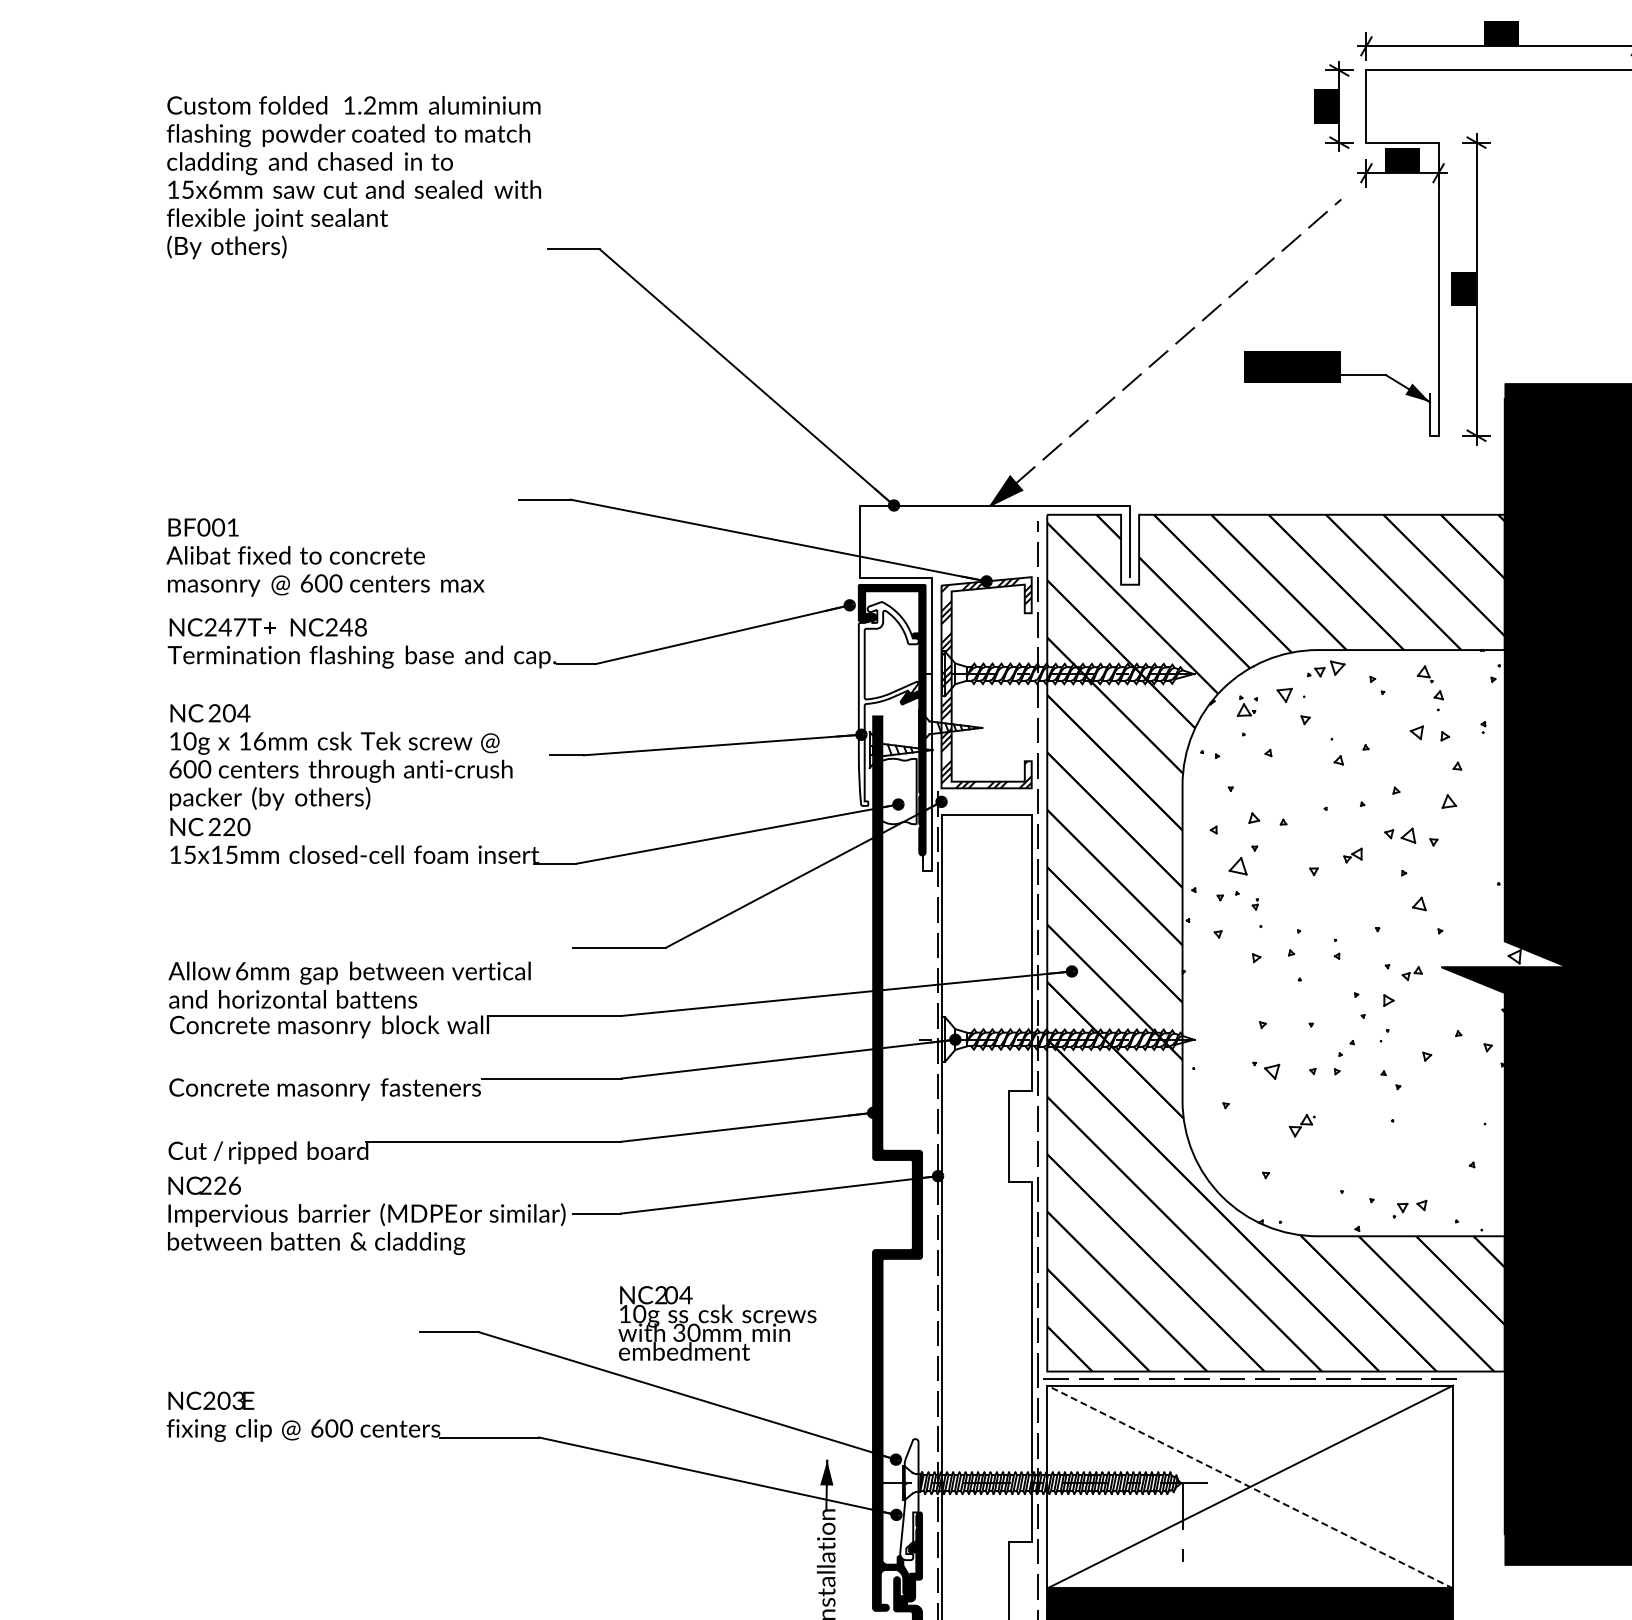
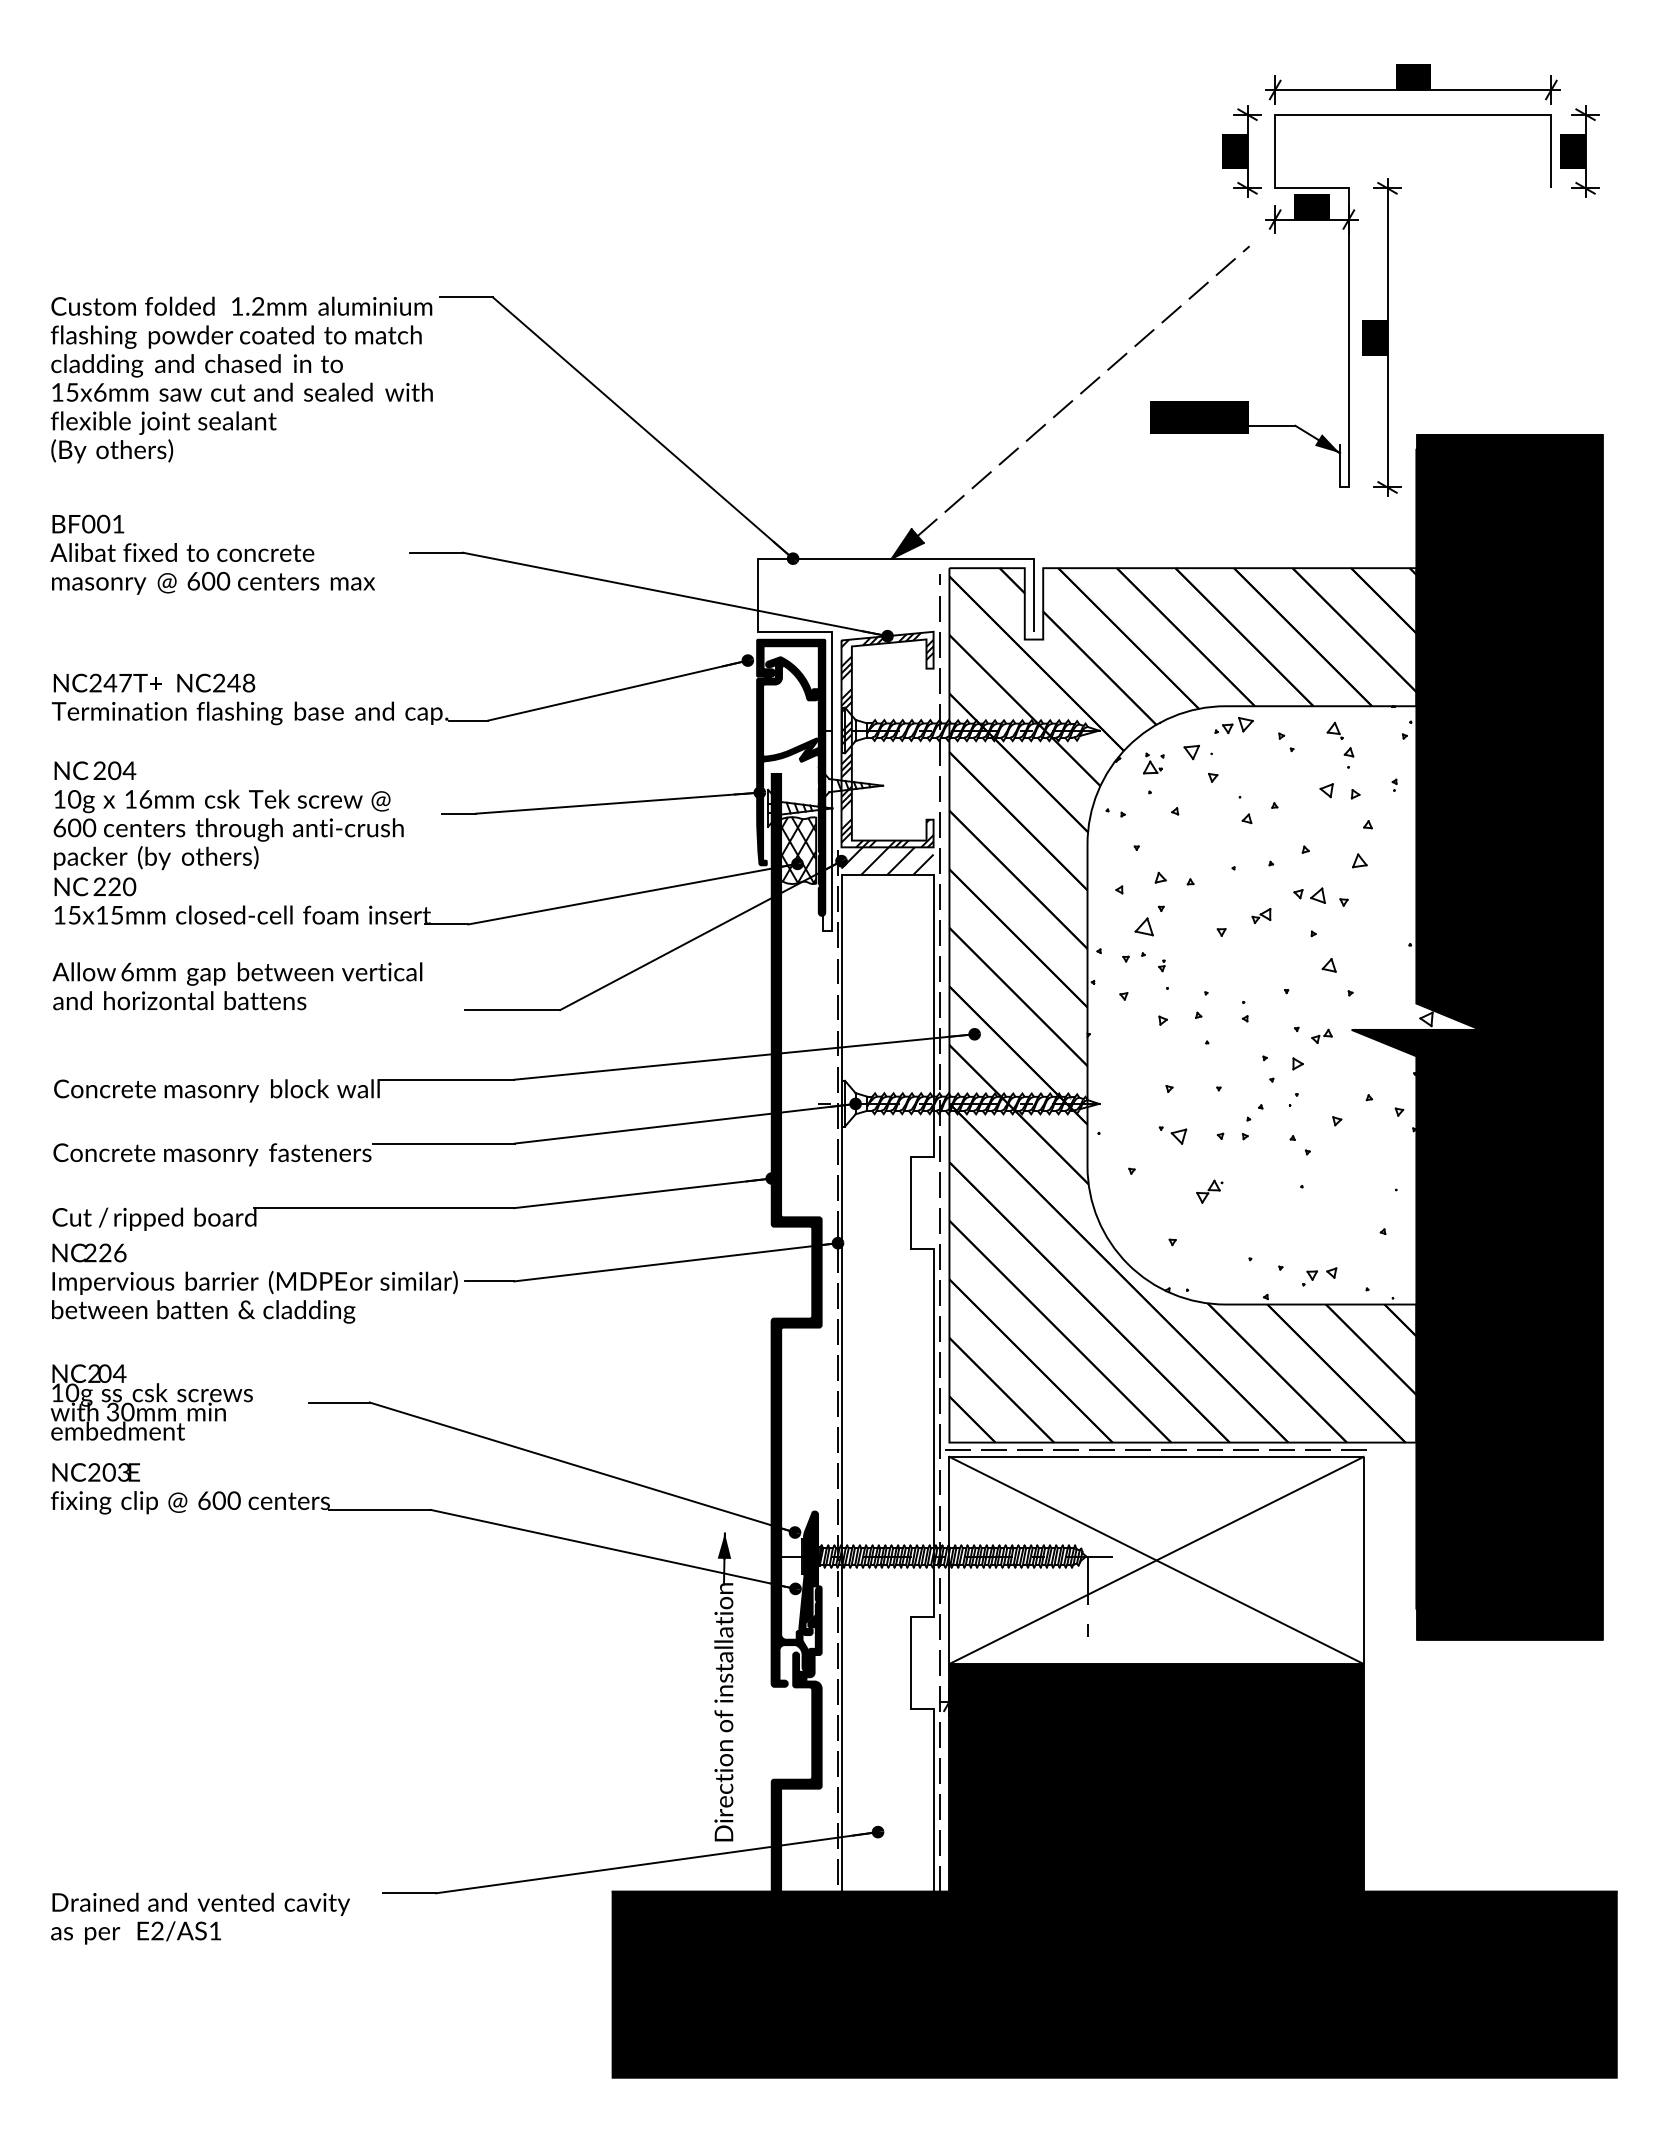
text: (353, 177) -> (241, 379), moved
text: (325, 557) -> (212, 554), moved
fill: (888, 704) -> (787, 761), added
hatch: (899, 791) -> (798, 850), added
hatch: (986, 801) -> (887, 860), added
text: (349, 985) -> (237, 986), moved
text: (717, 1323) -> (151, 1402), moved
line: (1250, 1487) -> (1156, 1560), dashed -> solid
fill: (909, 1499) -> (808, 1573), added

